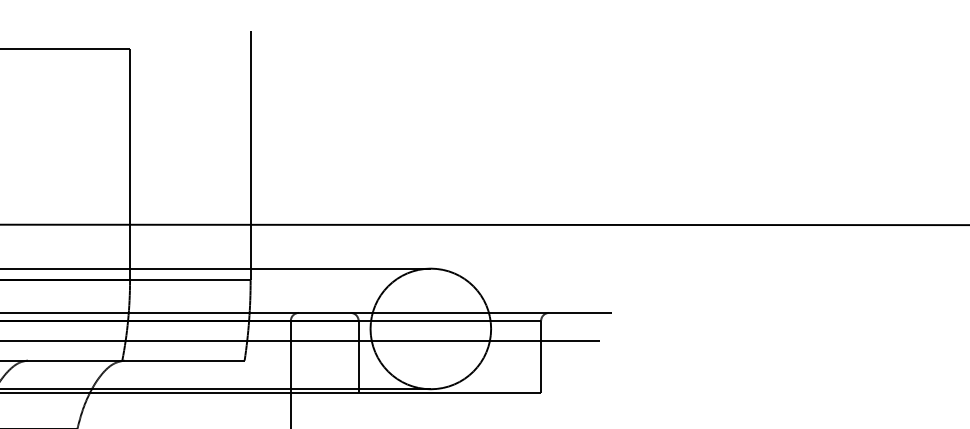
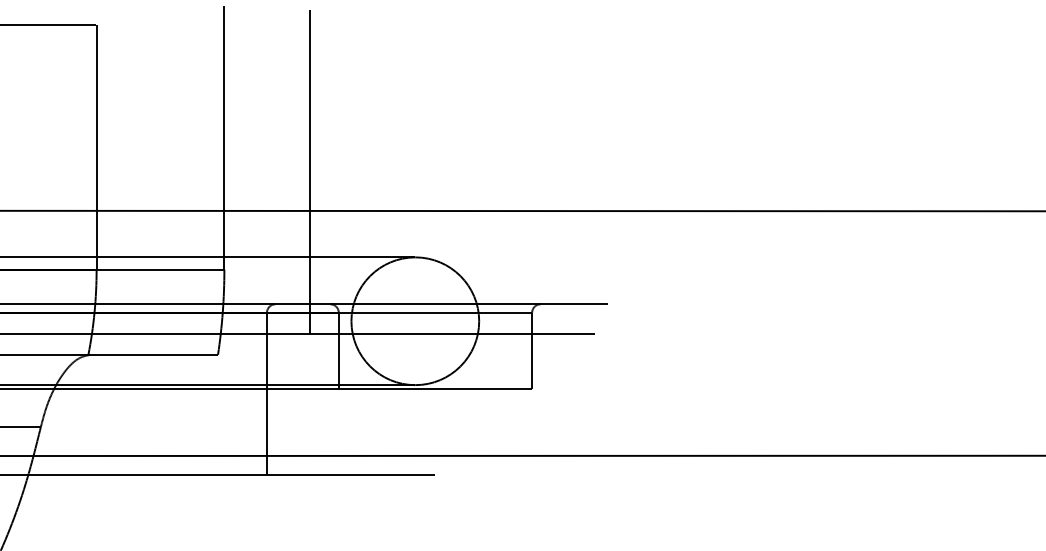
line: (330, 188) -> (309, 172), added

